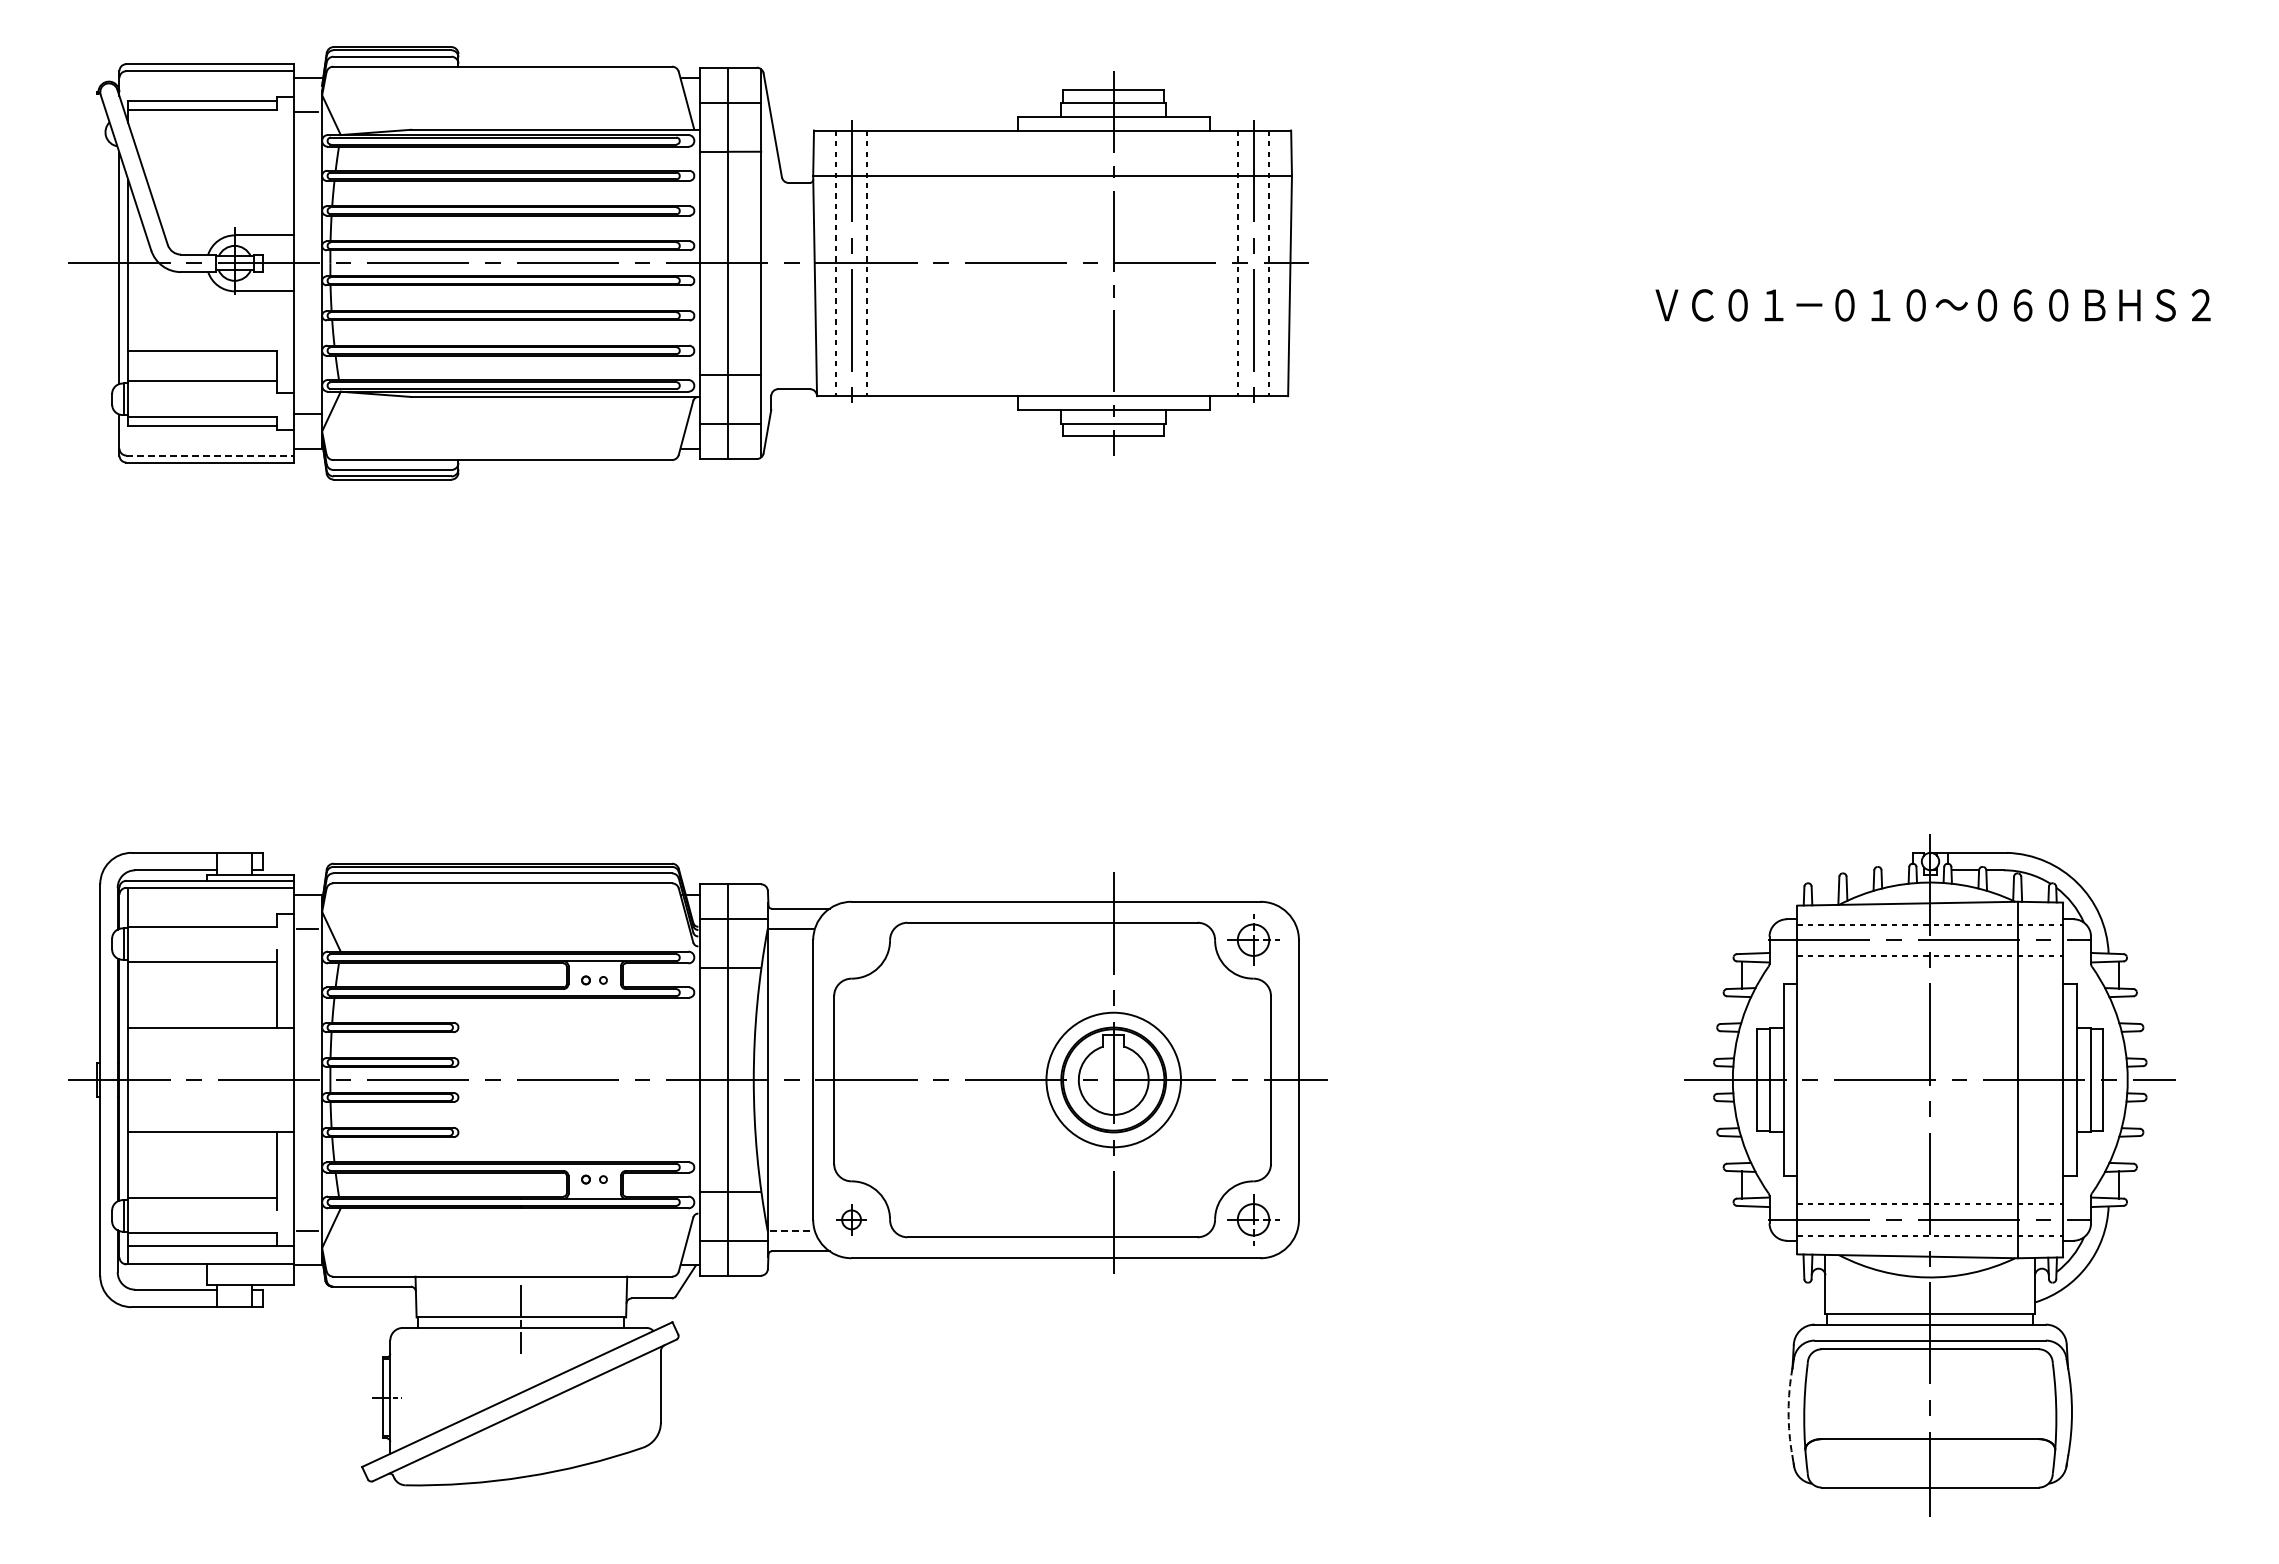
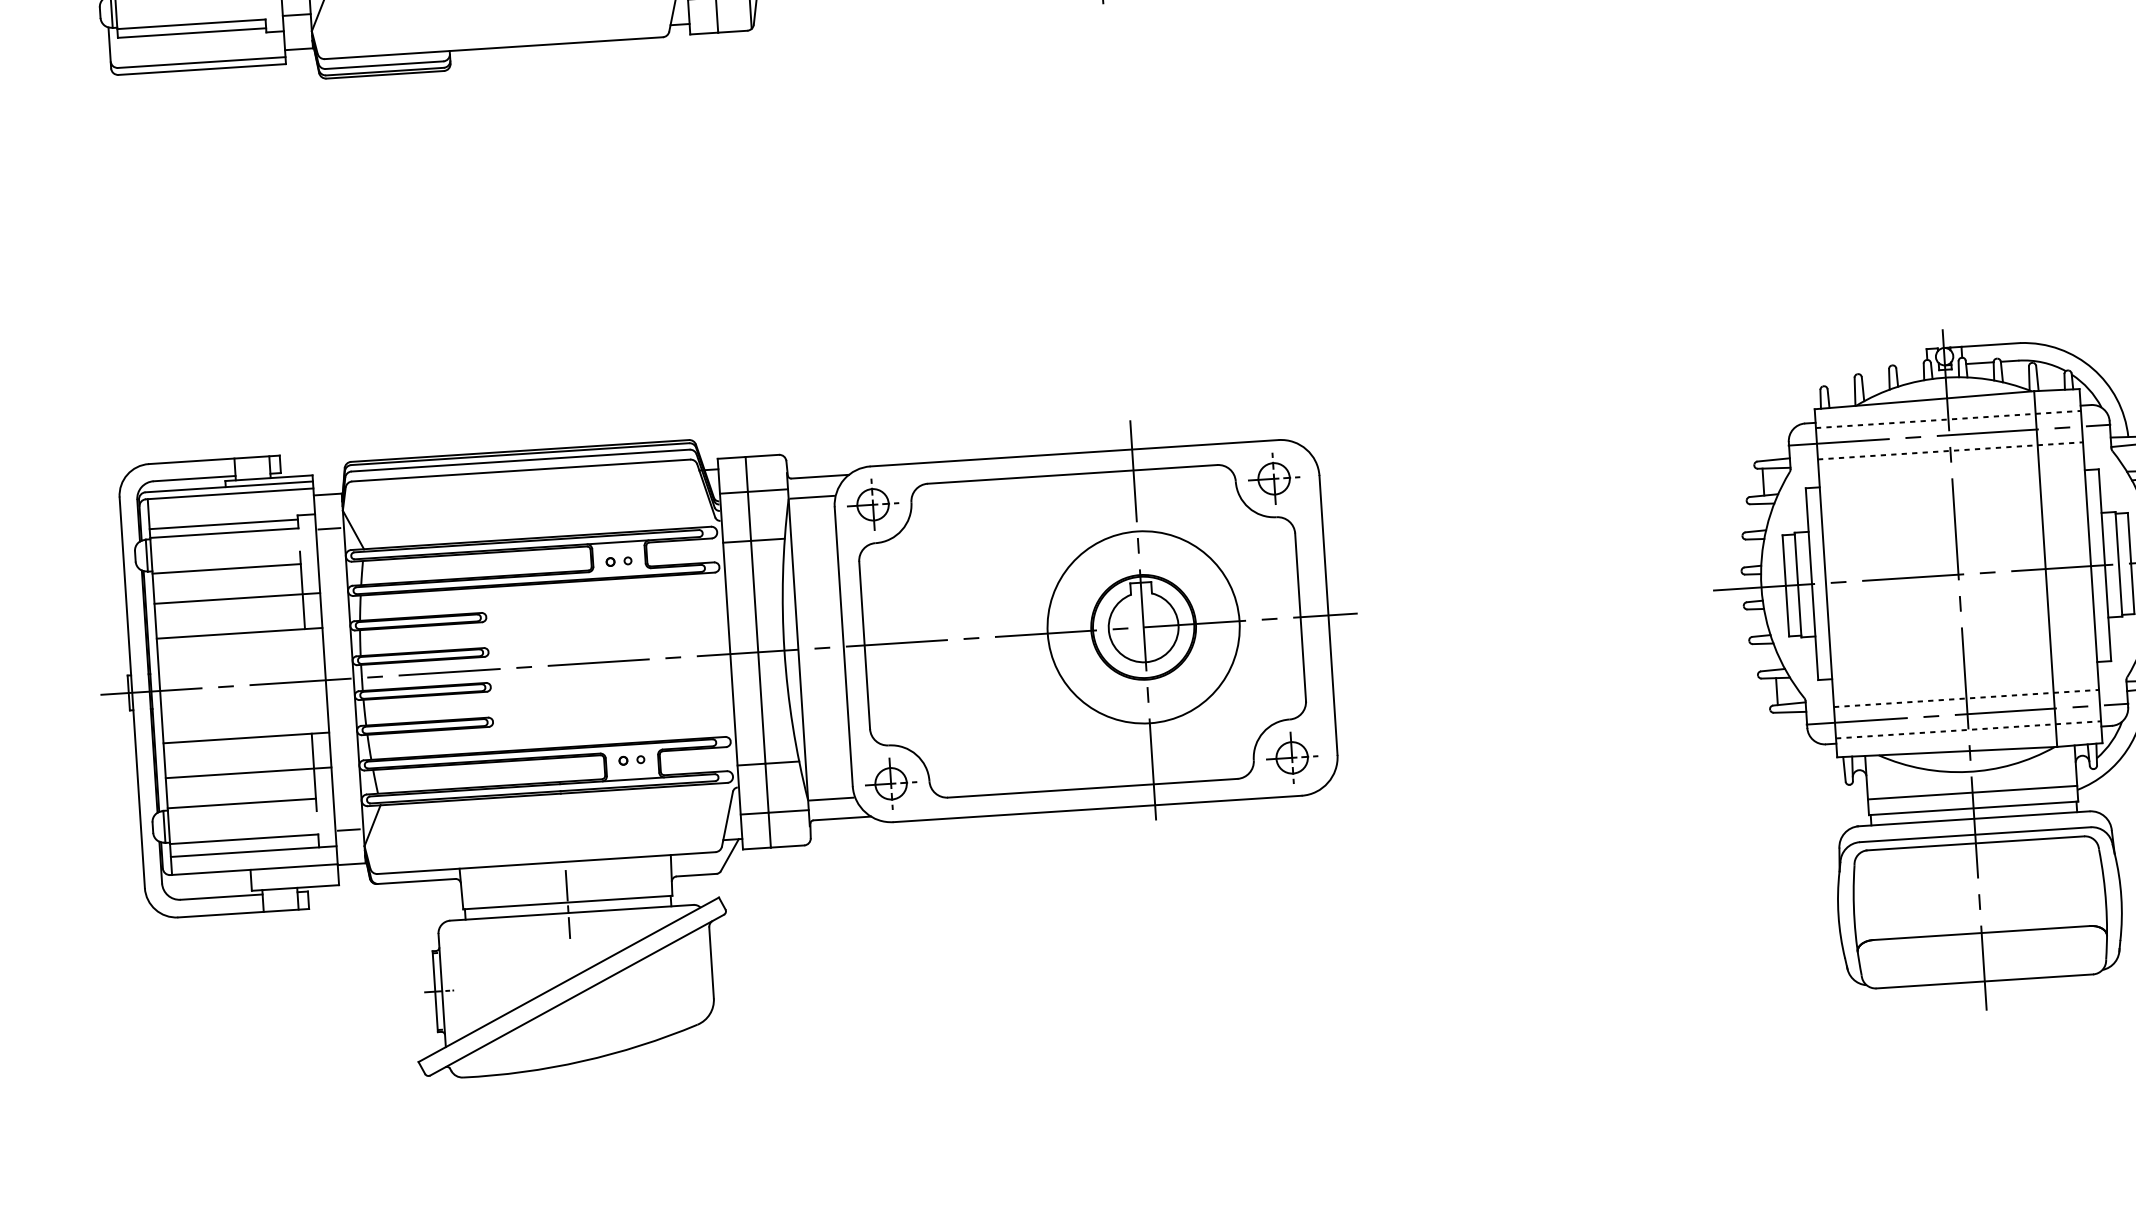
line: (210, 455) -> (201, 62), dashed -> solid
line: (202, 917) -> (223, 524), added
part: (851, 939) -> (872, 504), added
line: (211, 992) -> (237, 598), added
circle: (1113, 1079) -> (1143, 626), size x1.43
line: (211, 1167) -> (248, 772), added
part: (851, 1219) -> (890, 783), size x1.67
line: (791, 1231) -> (831, 799), dashed -> solid
line: (1930, 1298) -> (1972, 792), added
arc: (1788, 1412) -> (1838, 915), dashed -> solid

